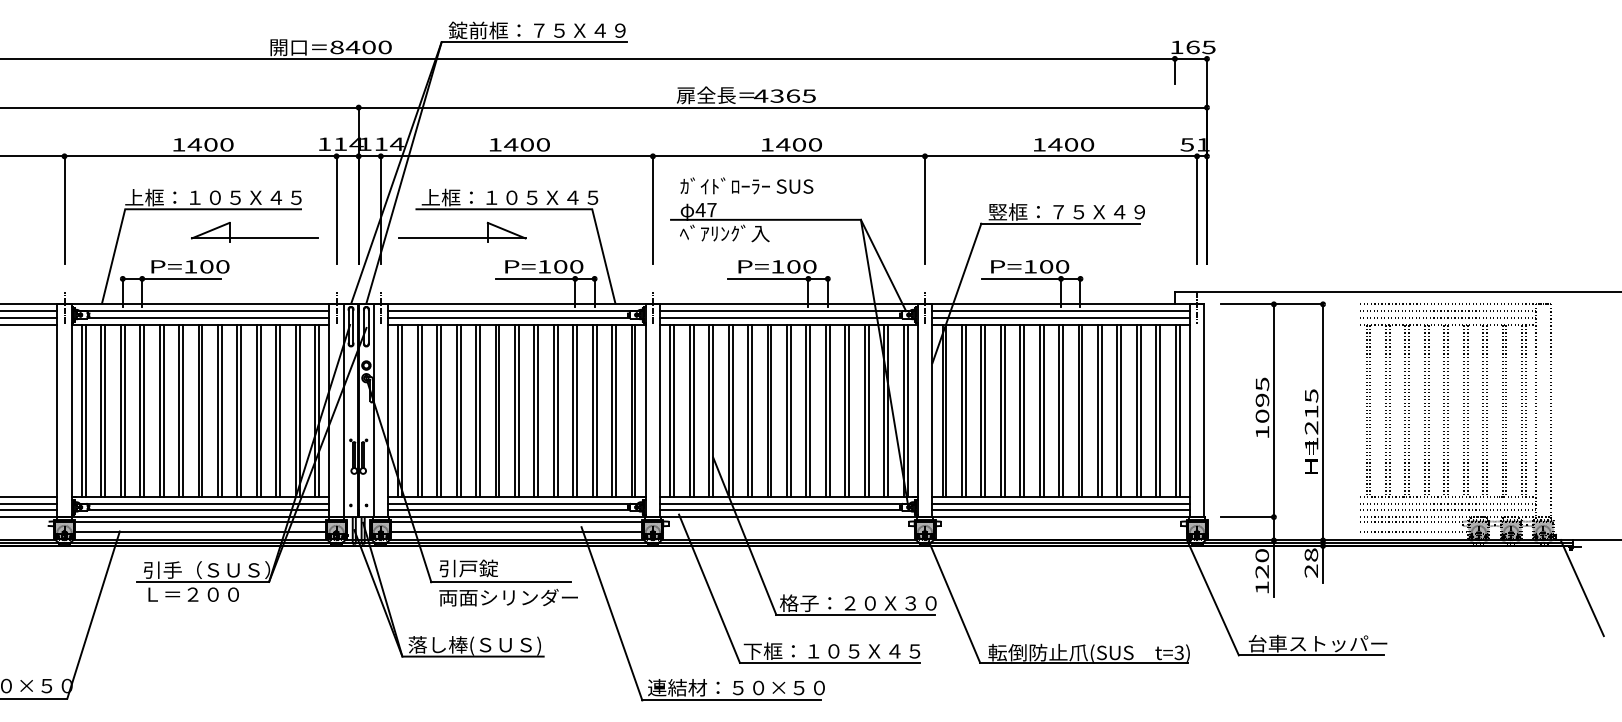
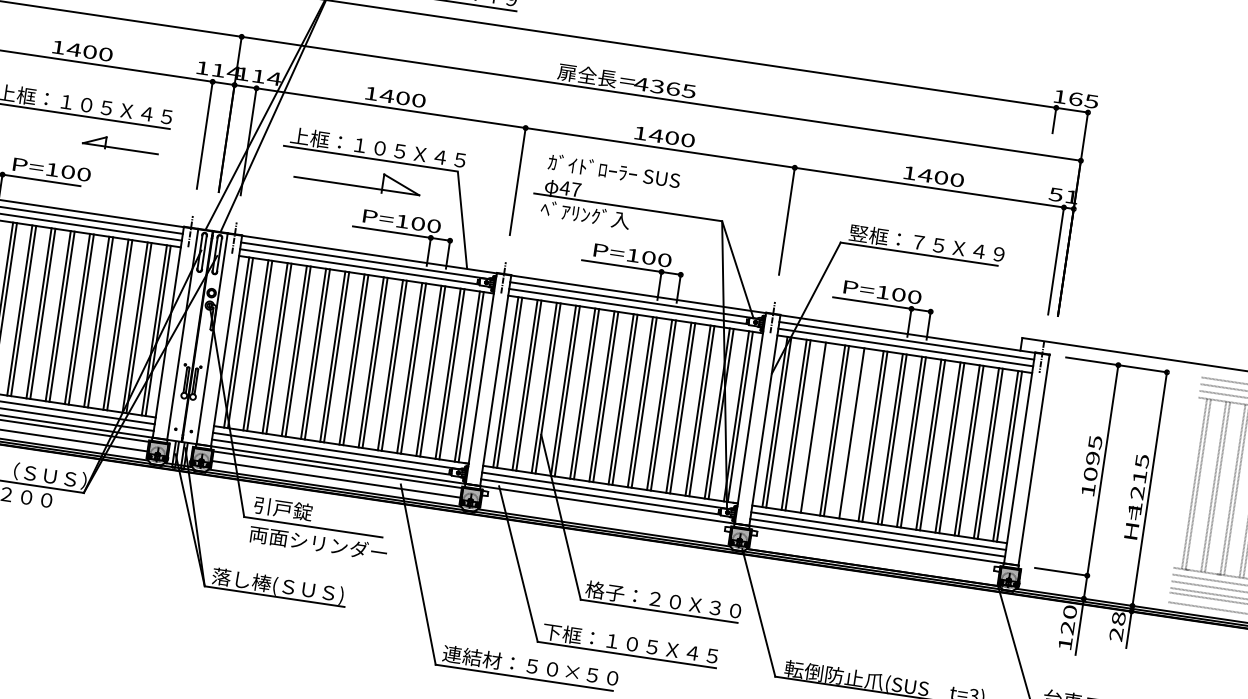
part: (462, 231) -> (357, 179), moved
part: (254, 232) -> (120, 145), size x0.6
line: (985, 410) -> (817, 428), removed
line: (1024, 410) -> (856, 433), removed

